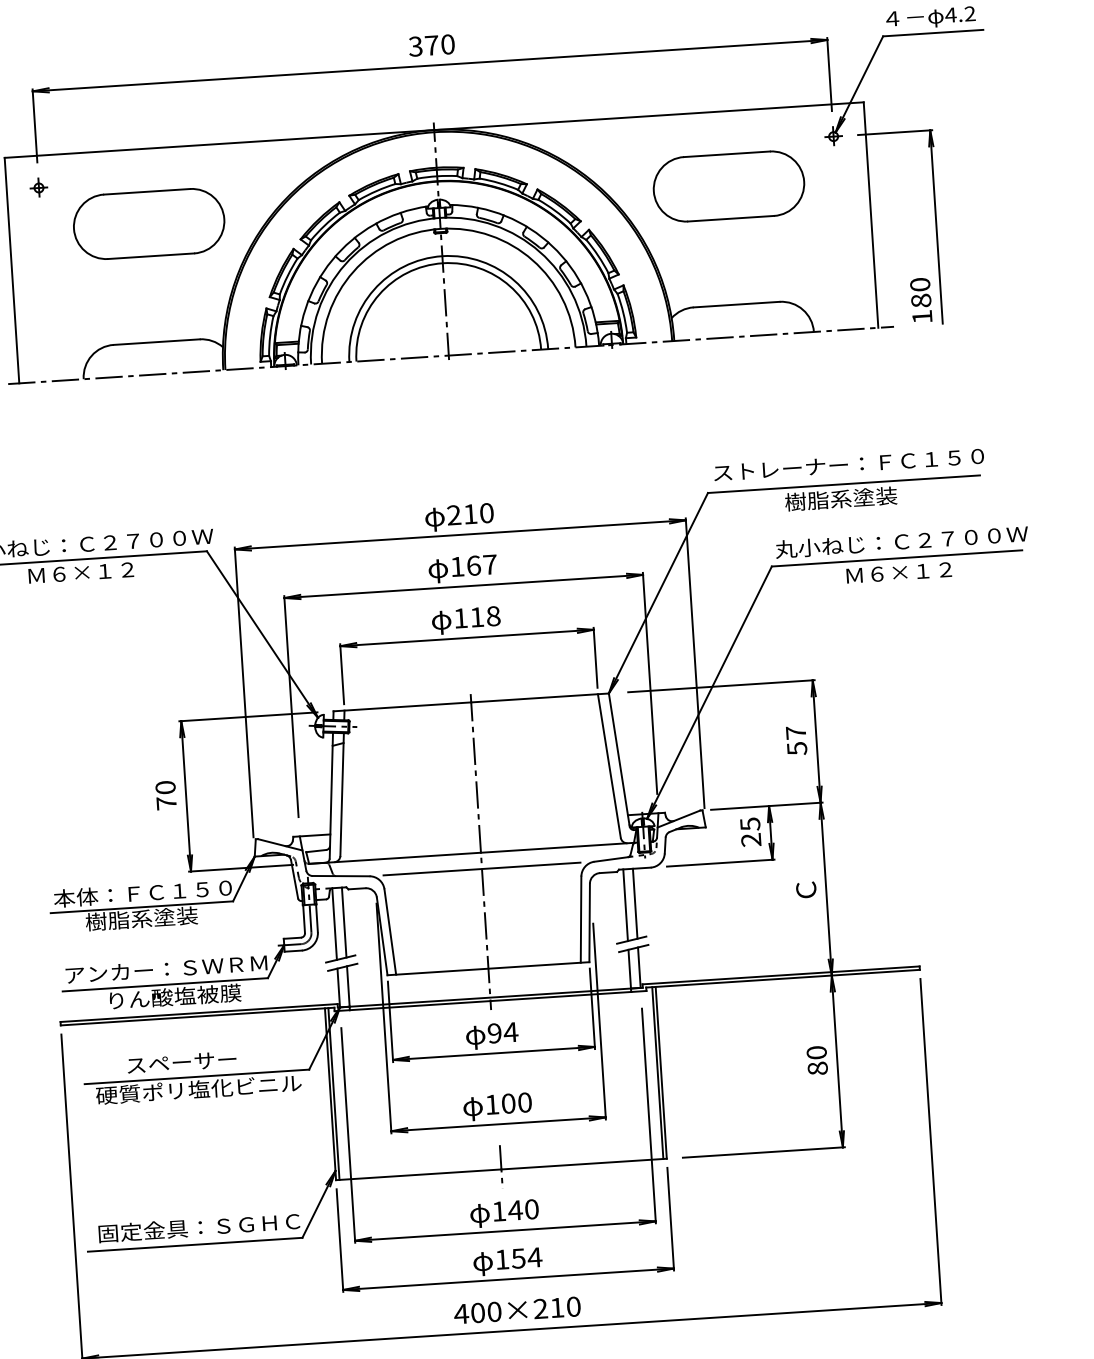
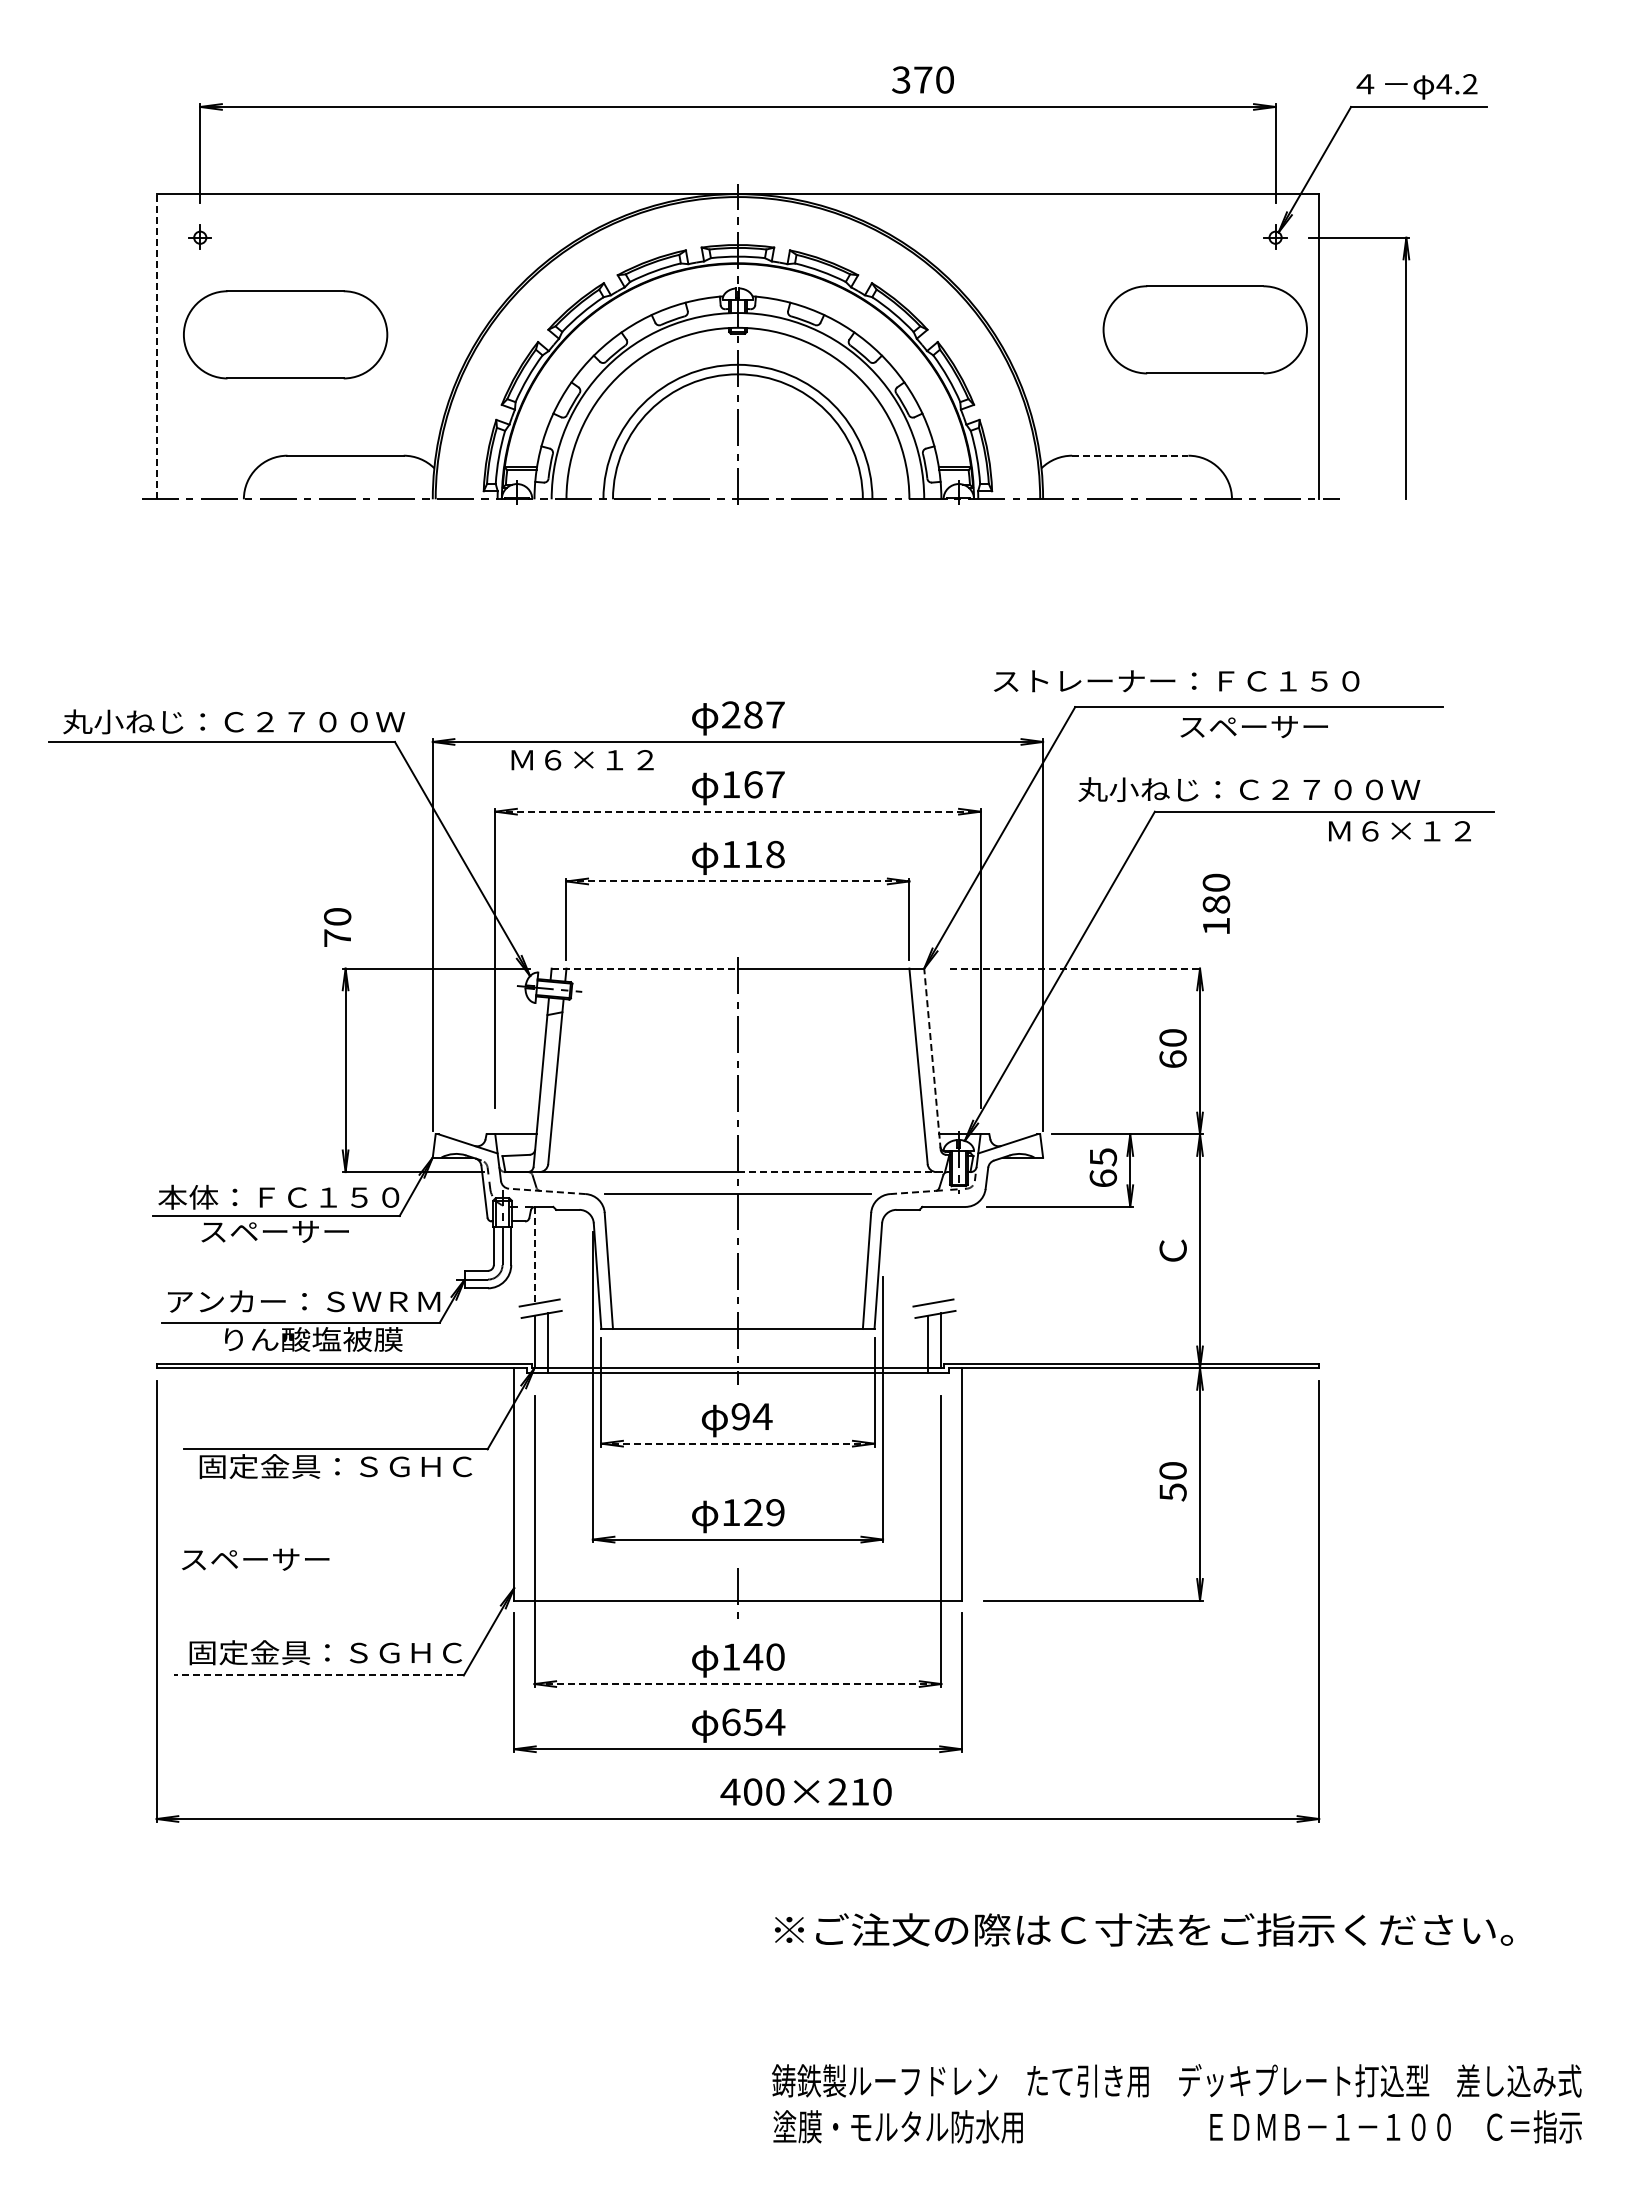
text: (431, 45) -> (922, 79), moved
part: (728, 186) -> (1204, 329), moved
part: (149, 223) -> (285, 334), moved
line: (11, 270) -> (156, 346), solid -> dashed
text: (921, 299) -> (1216, 903), moved
line: (736, 304) -> (1130, 455), solid -> dashed
text: (848, 464) -> (1176, 681), moved
text: (840, 498) -> (1253, 726), 樹脂系塗装 -> スペーサー
text: (478, 513) -> (764, 714), 210 -> 287
text: (902, 541) -> (1249, 789), moved
text: (898, 572) -> (1399, 831), moved
text: (81, 573) -> (582, 760), moved
line: (463, 586) -> (737, 811), solid -> dashed
line: (467, 637) -> (738, 881), solid -> dashed
line: (722, 686) -> (1077, 968), solid -> dashed
line: (402, 706) -> (645, 968), solid -> dashed
text: (796, 740) -> (1172, 1048), 57 -> 60
line: (619, 760) -> (932, 1059), solid -> dashed
text: (166, 795) -> (337, 927), moved
text: (751, 840) -> (1103, 1178), 25 -> 65
line: (559, 847) -> (844, 1172), solid -> dashed
line: (610, 859) -> (912, 1192), solid -> dashed
line: (340, 876) -> (546, 1191), solid -> dashed
line: (635, 903) -> (941, 1253), removed
line: (625, 904) -> (928, 1254), removed
text: (141, 918) -> (274, 1231), 樹脂系塗装 -> スペーサー
line: (344, 922) -> (547, 1253), removed
line: (334, 924) -> (534, 1255), solid -> dashed
line: (493, 1053) -> (737, 1443), solid -> dashed
text: (181, 1062) -> (255, 1559), moved
text: (817, 1068) -> (1172, 1492), 80 -> 50
line: (658, 1073) -> (957, 1484), removed
text: (199, 1089) -> (337, 1466), 硬質ポリ塩化ビニル -> 固定金具：ＳＧＨＣ
line: (333, 1094) -> (518, 1484), removed
text: (516, 1103) -> (764, 1512), 100 -> 129
line: (505, 1231) -> (738, 1684), solid -> dashed
line: (195, 1244) -> (318, 1675), solid -> dashed
text: (502, 1259) -> (731, 1721), 154 -> 654
text: (516, 1310) -> (805, 1791), moved

